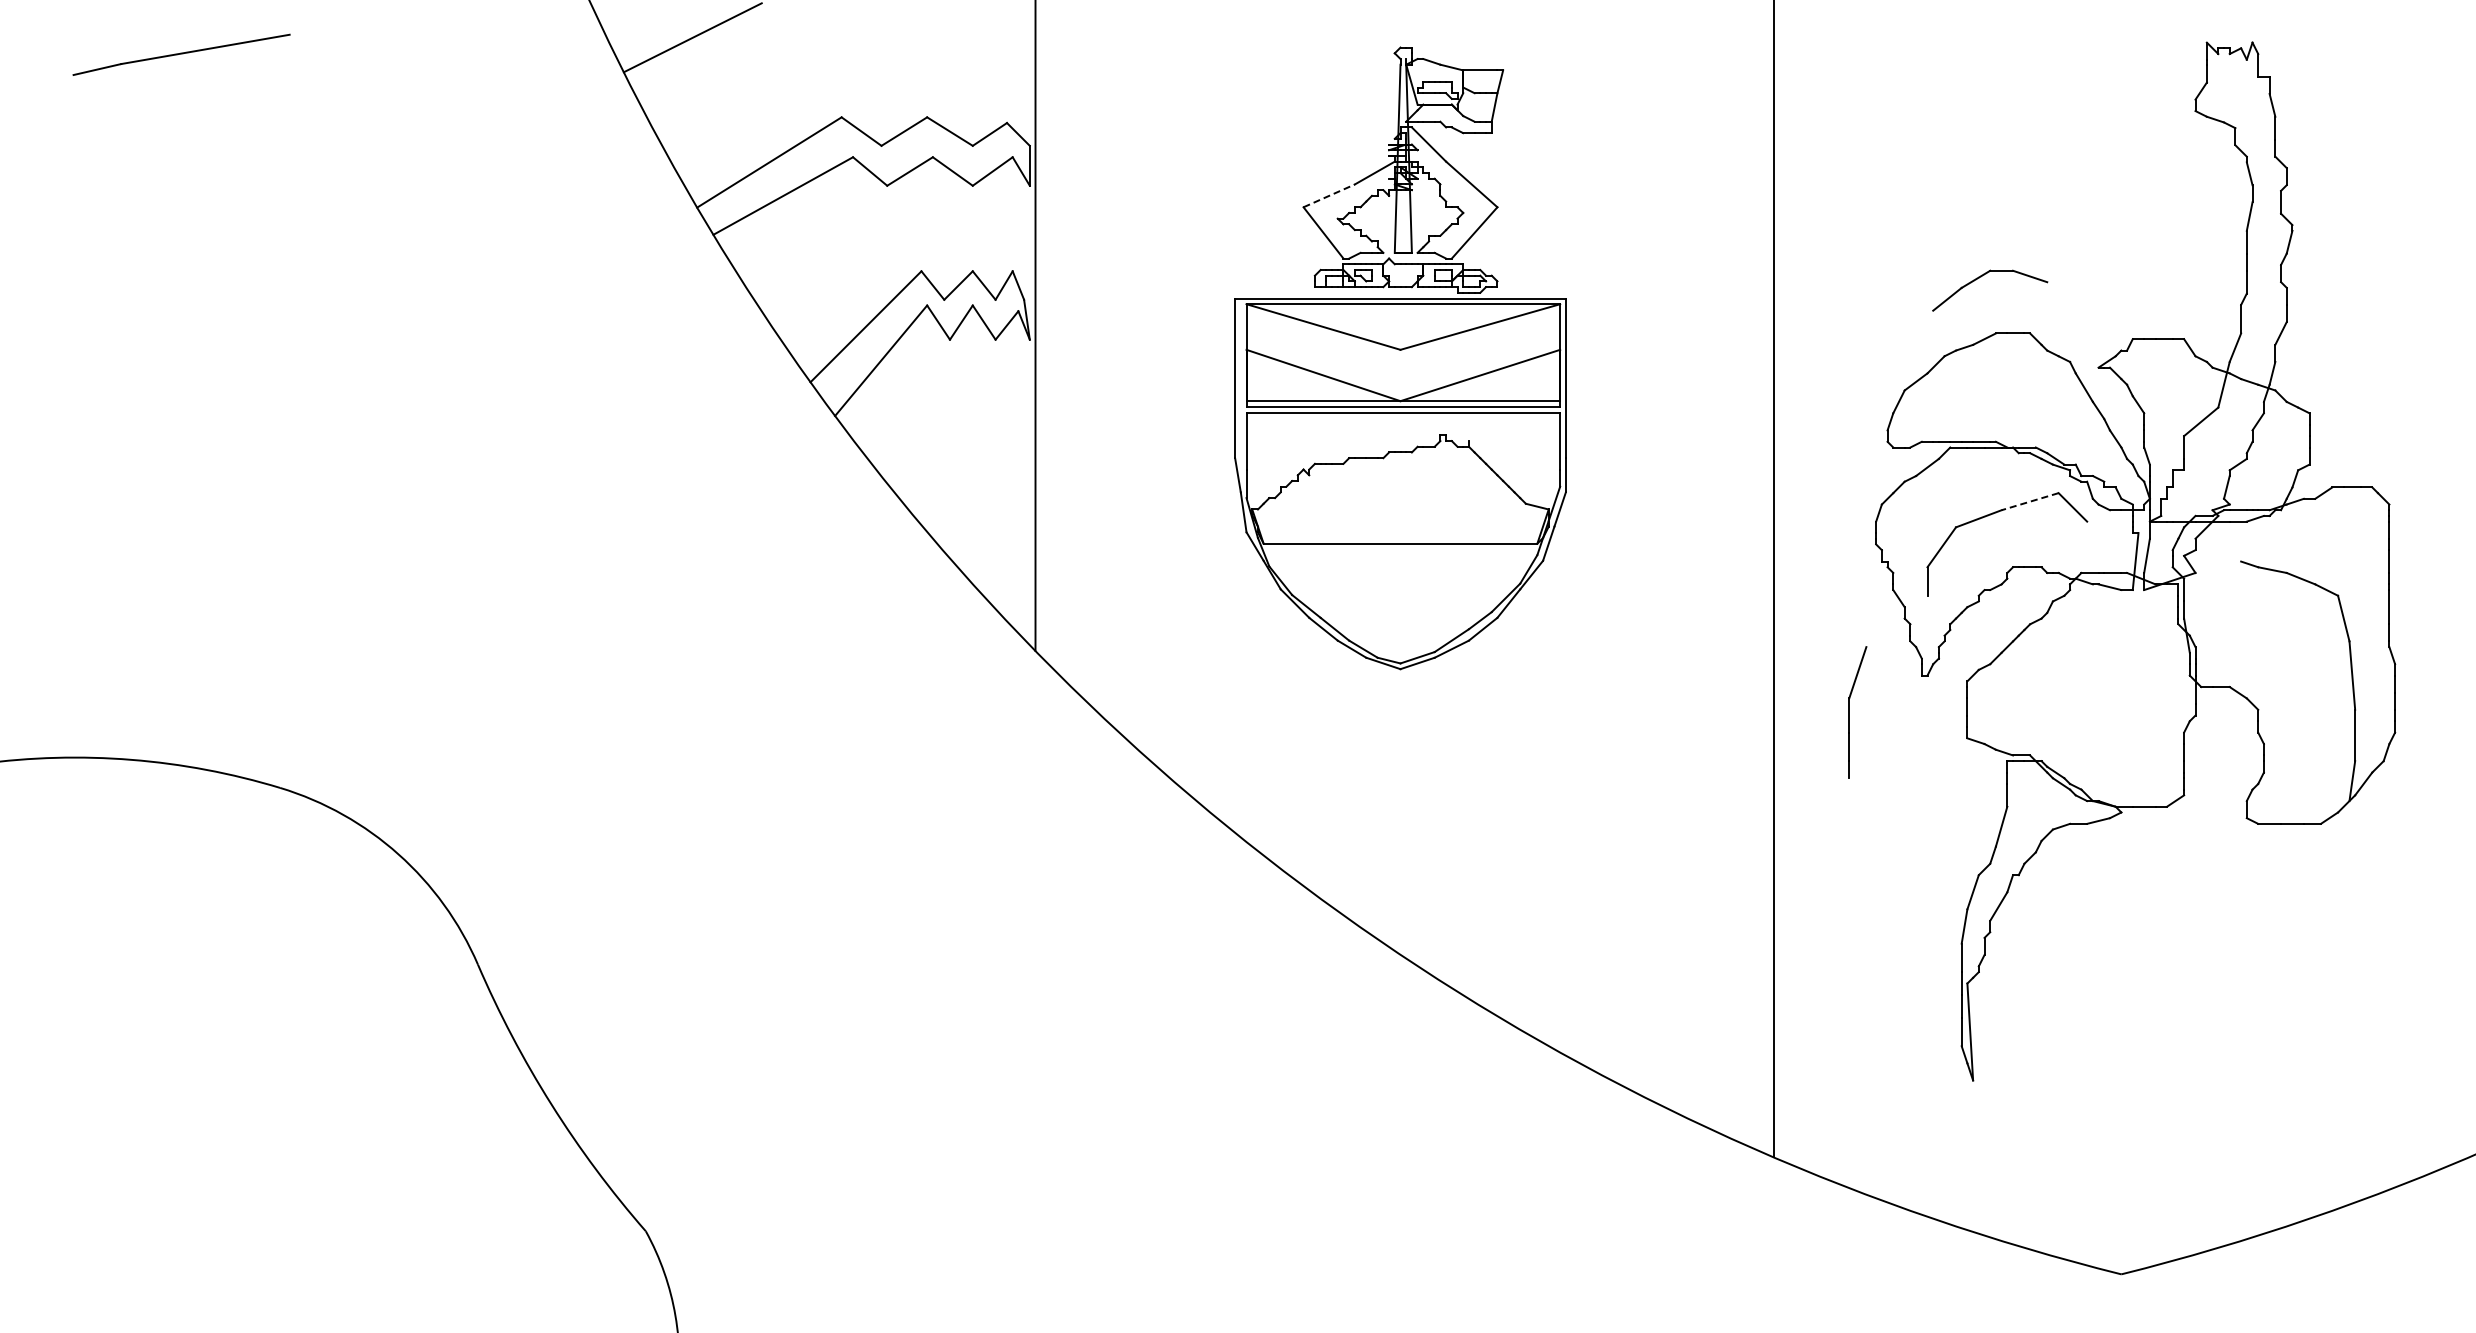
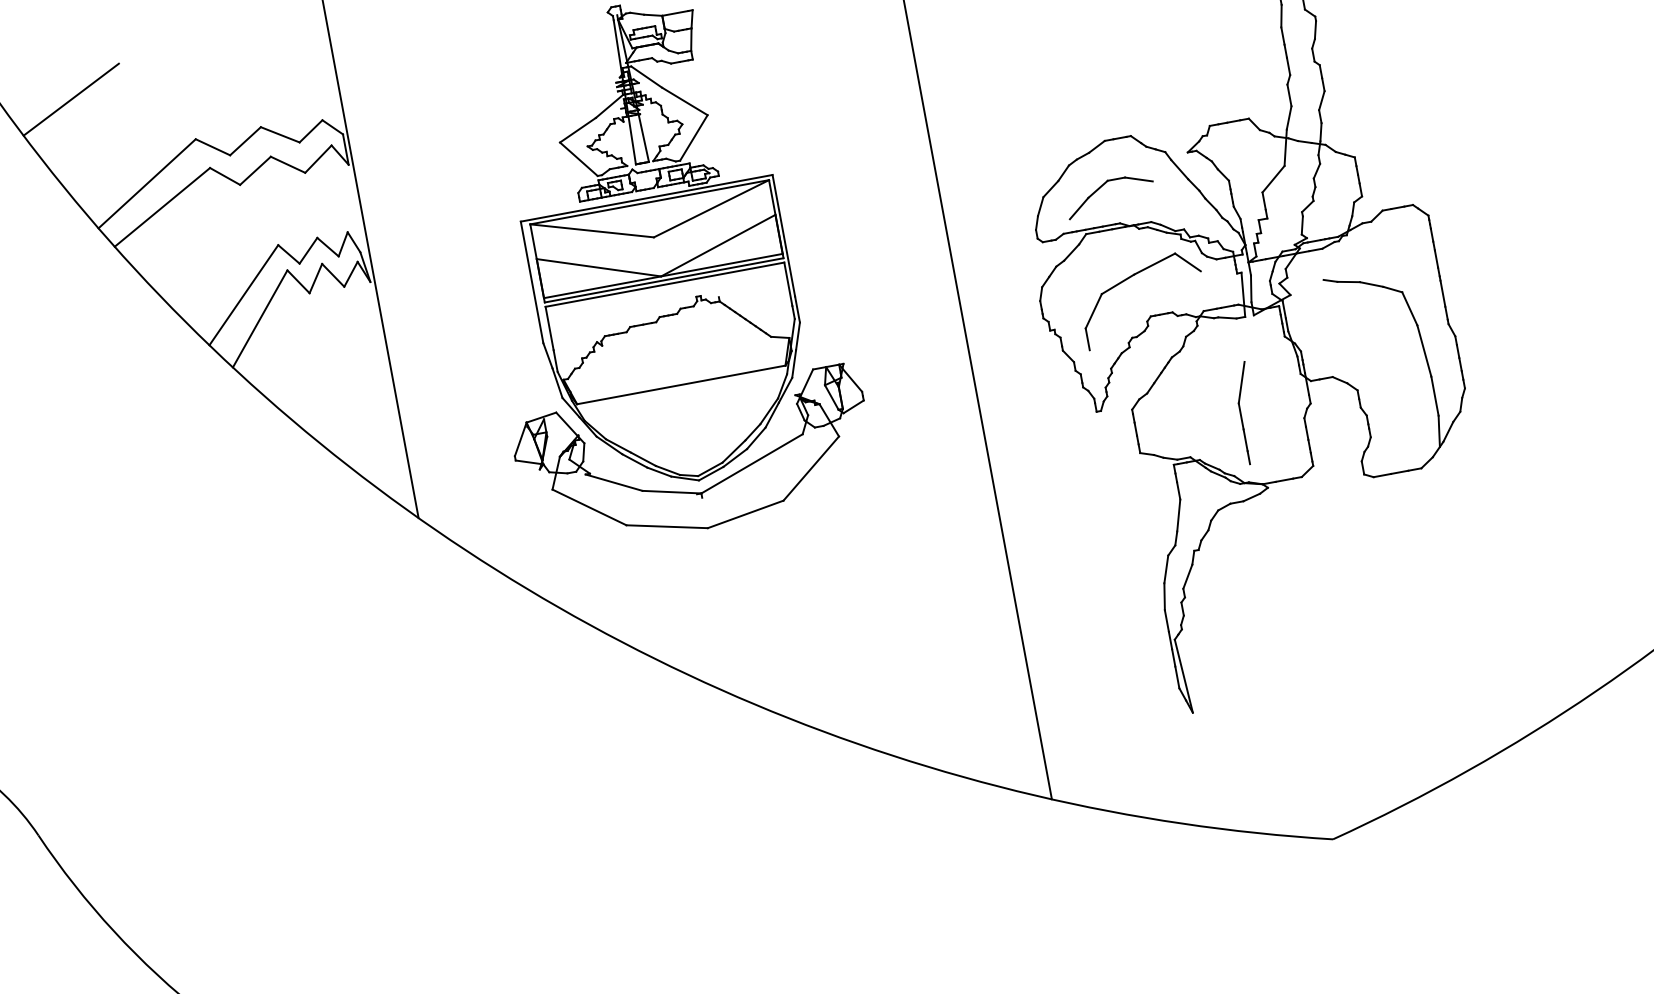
line: (1329, 195) -> (578, 129), dashed -> solid
part: (1981, 277) -> (1102, 187), moved
line: (2030, 501) -> (1154, 263), dashed -> solid
part: (1415, 679) -> (711, 486), added
part: (1849, 712) -> (1240, 414), moved

